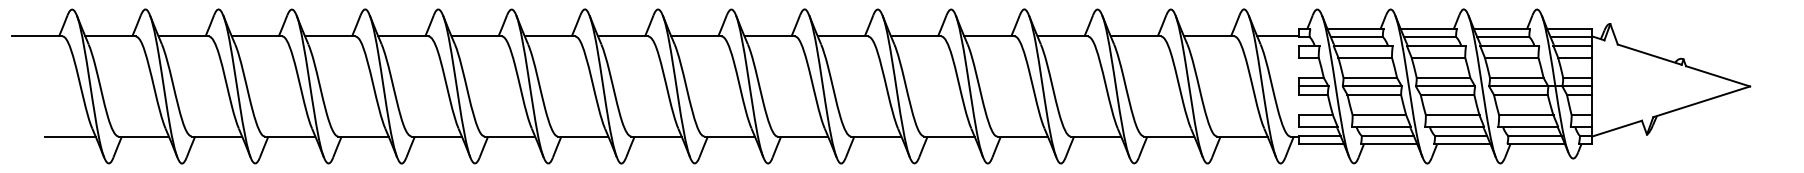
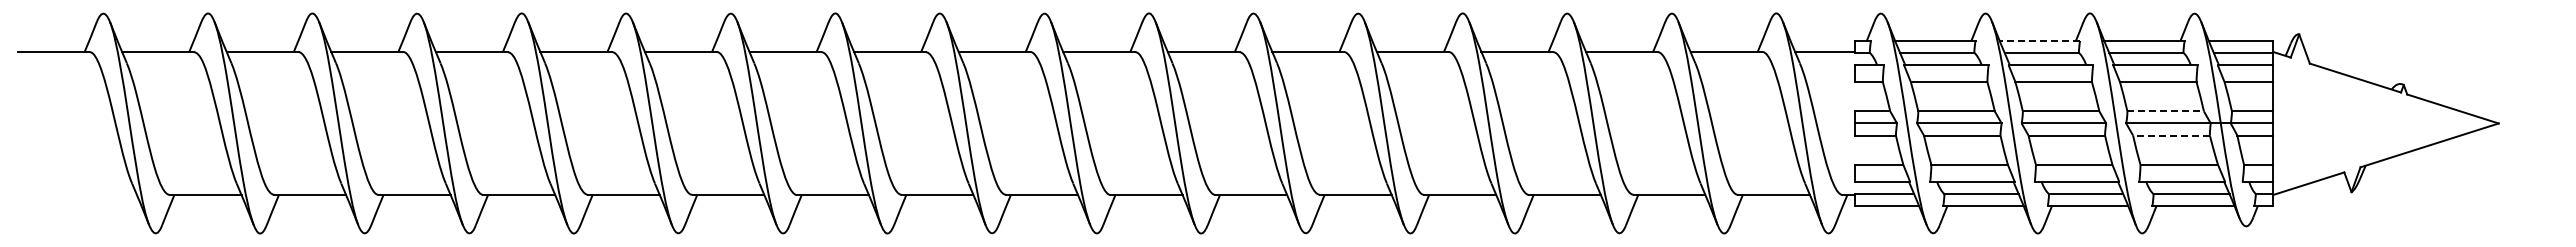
line: (1428, 28) -> (2039, 40), solid -> dashed
line: (1517, 78) -> (2166, 111), solid -> dashed
line: (1520, 94) -> (2170, 135), solid -> dashed
line: (70, 136) -> (100, 195), removed

